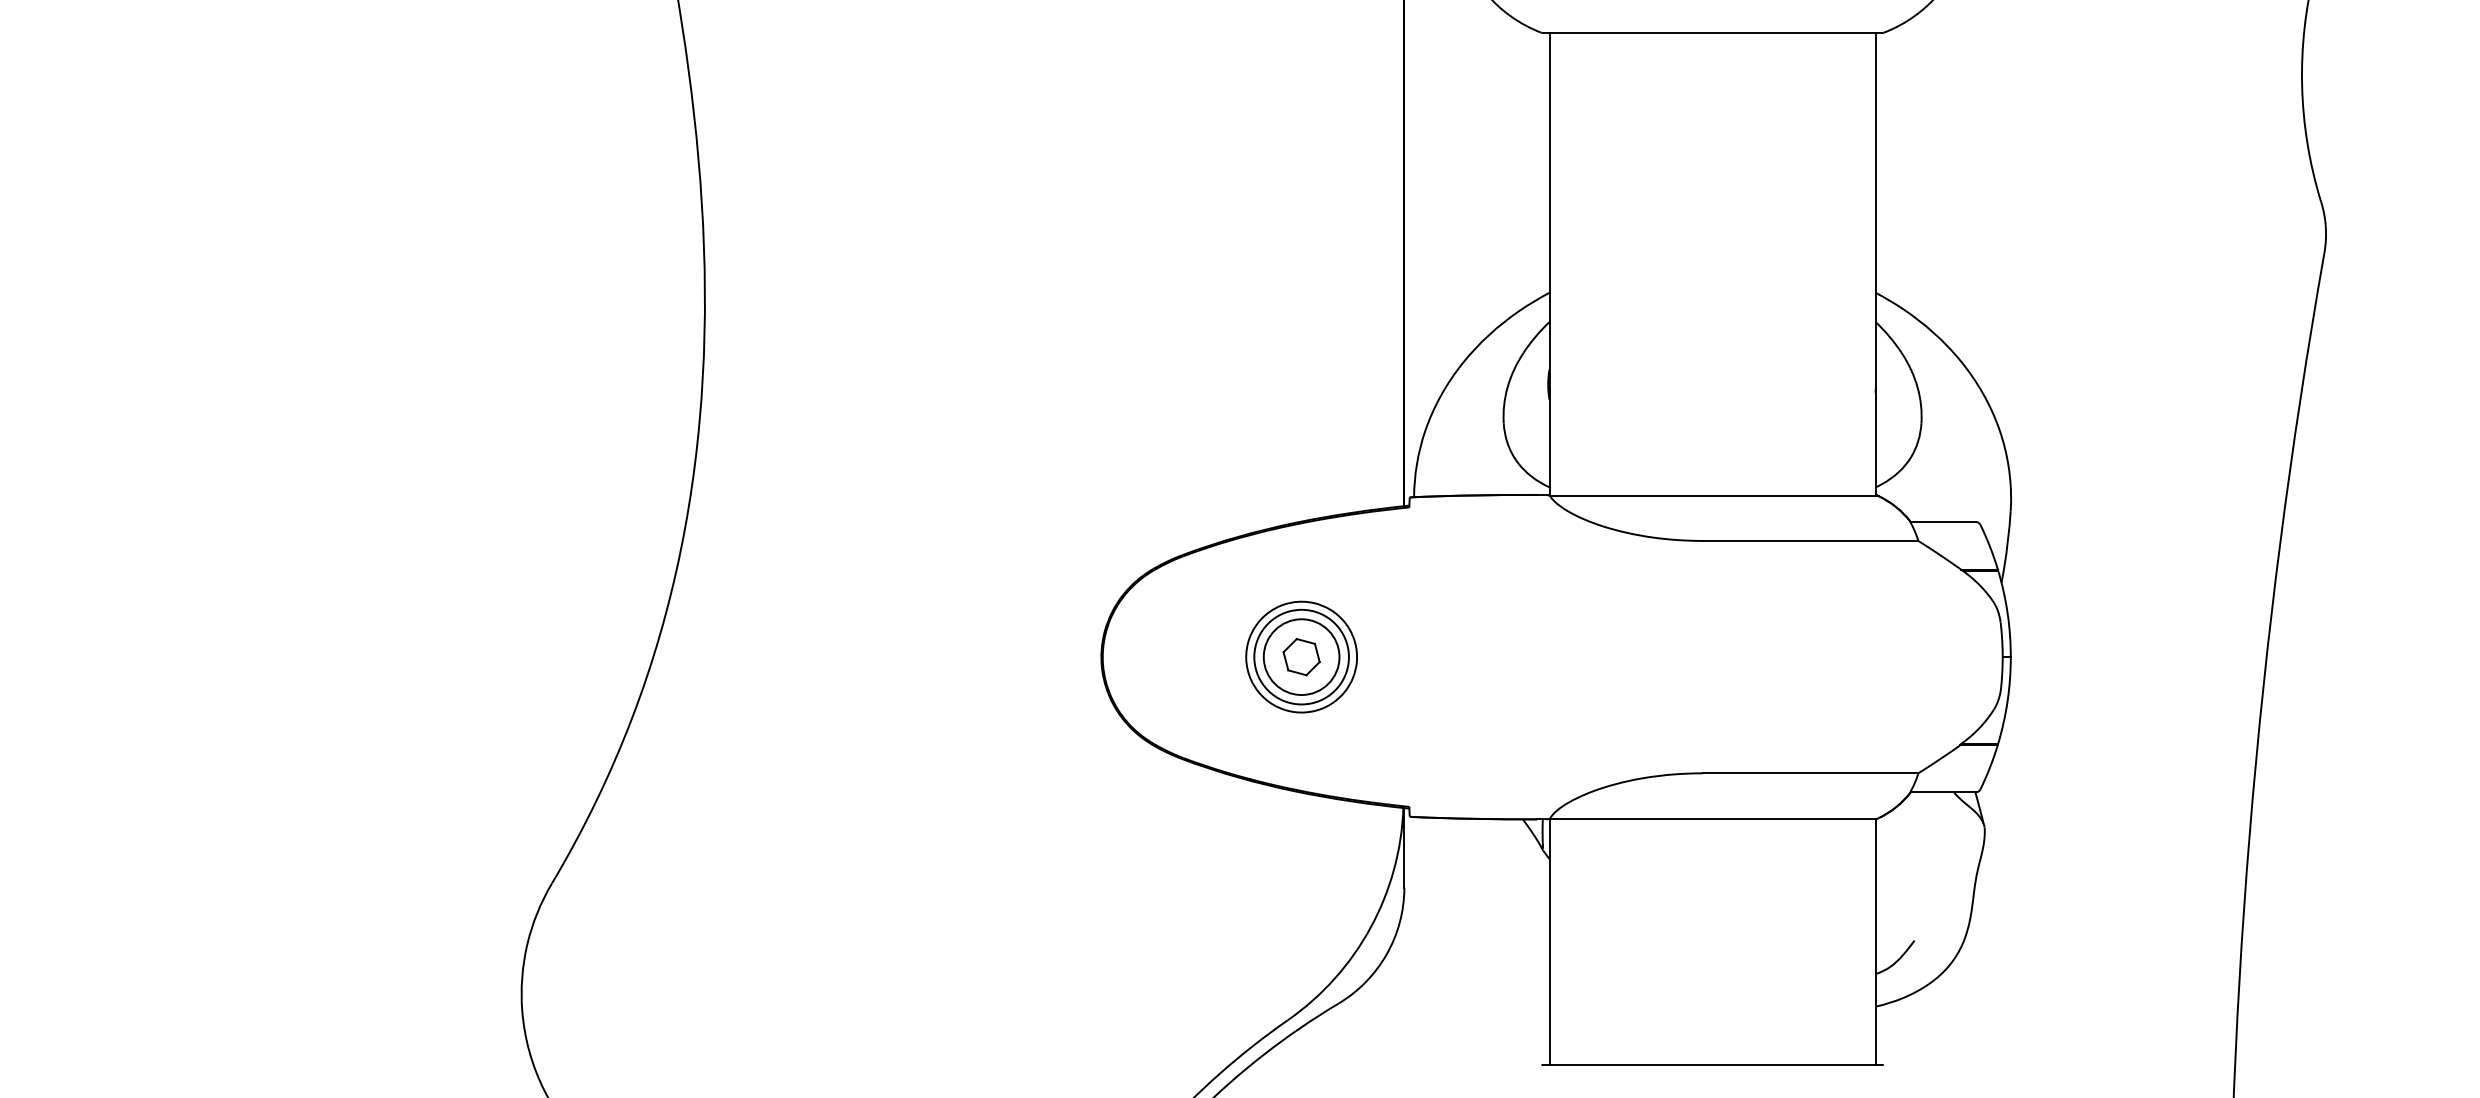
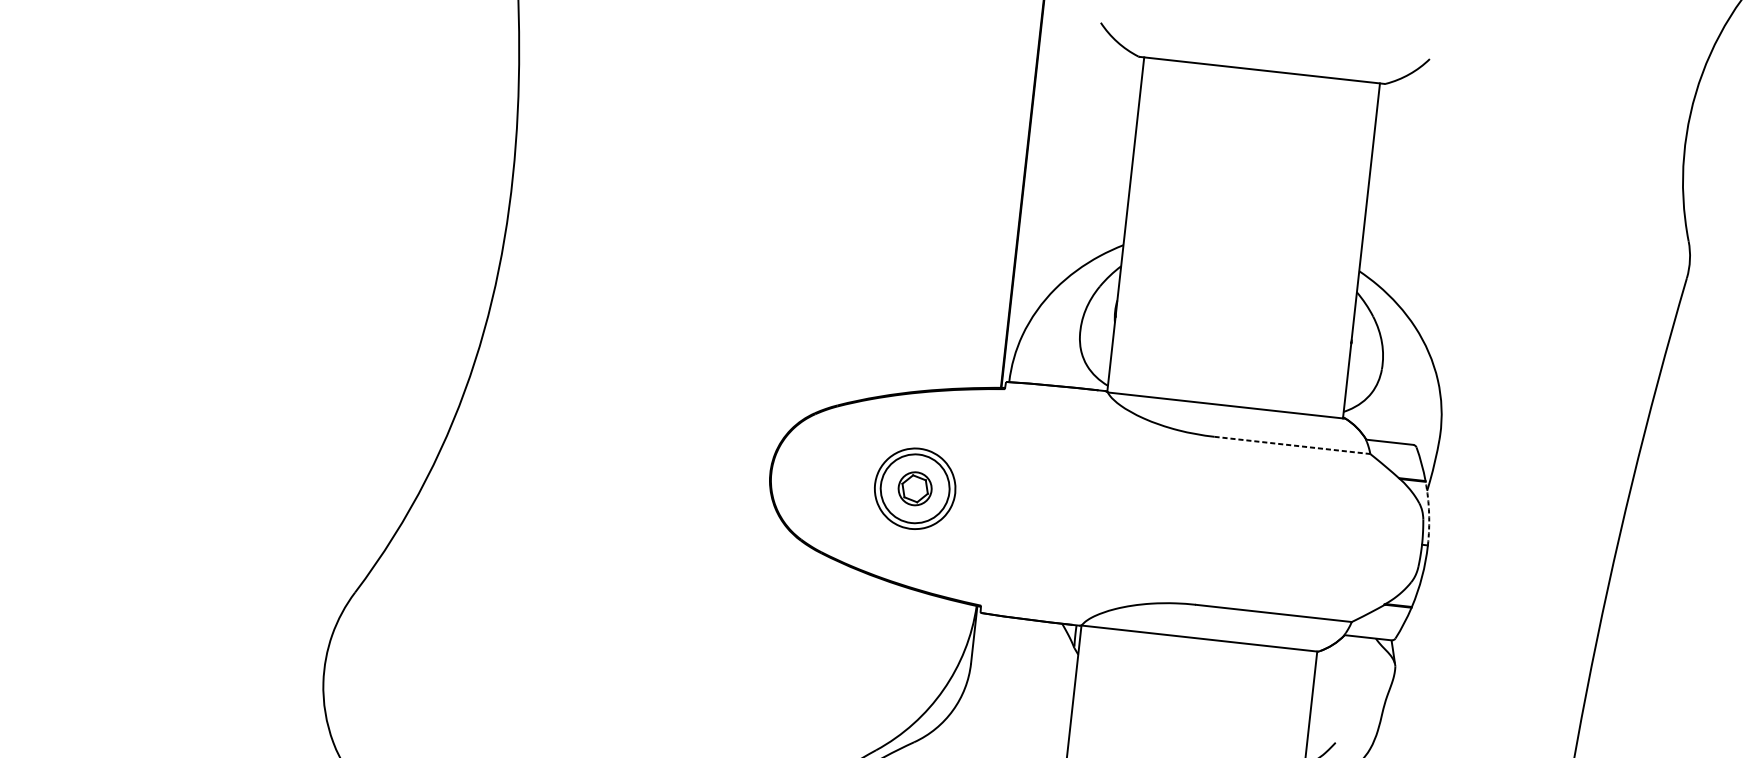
line: (1810, 540) -> (1292, 445), solid -> dashed
arc: (2007, 613) -> (1428, 513), solid -> dashed
circle: (1301, 657) -> (915, 489), size x0.6

